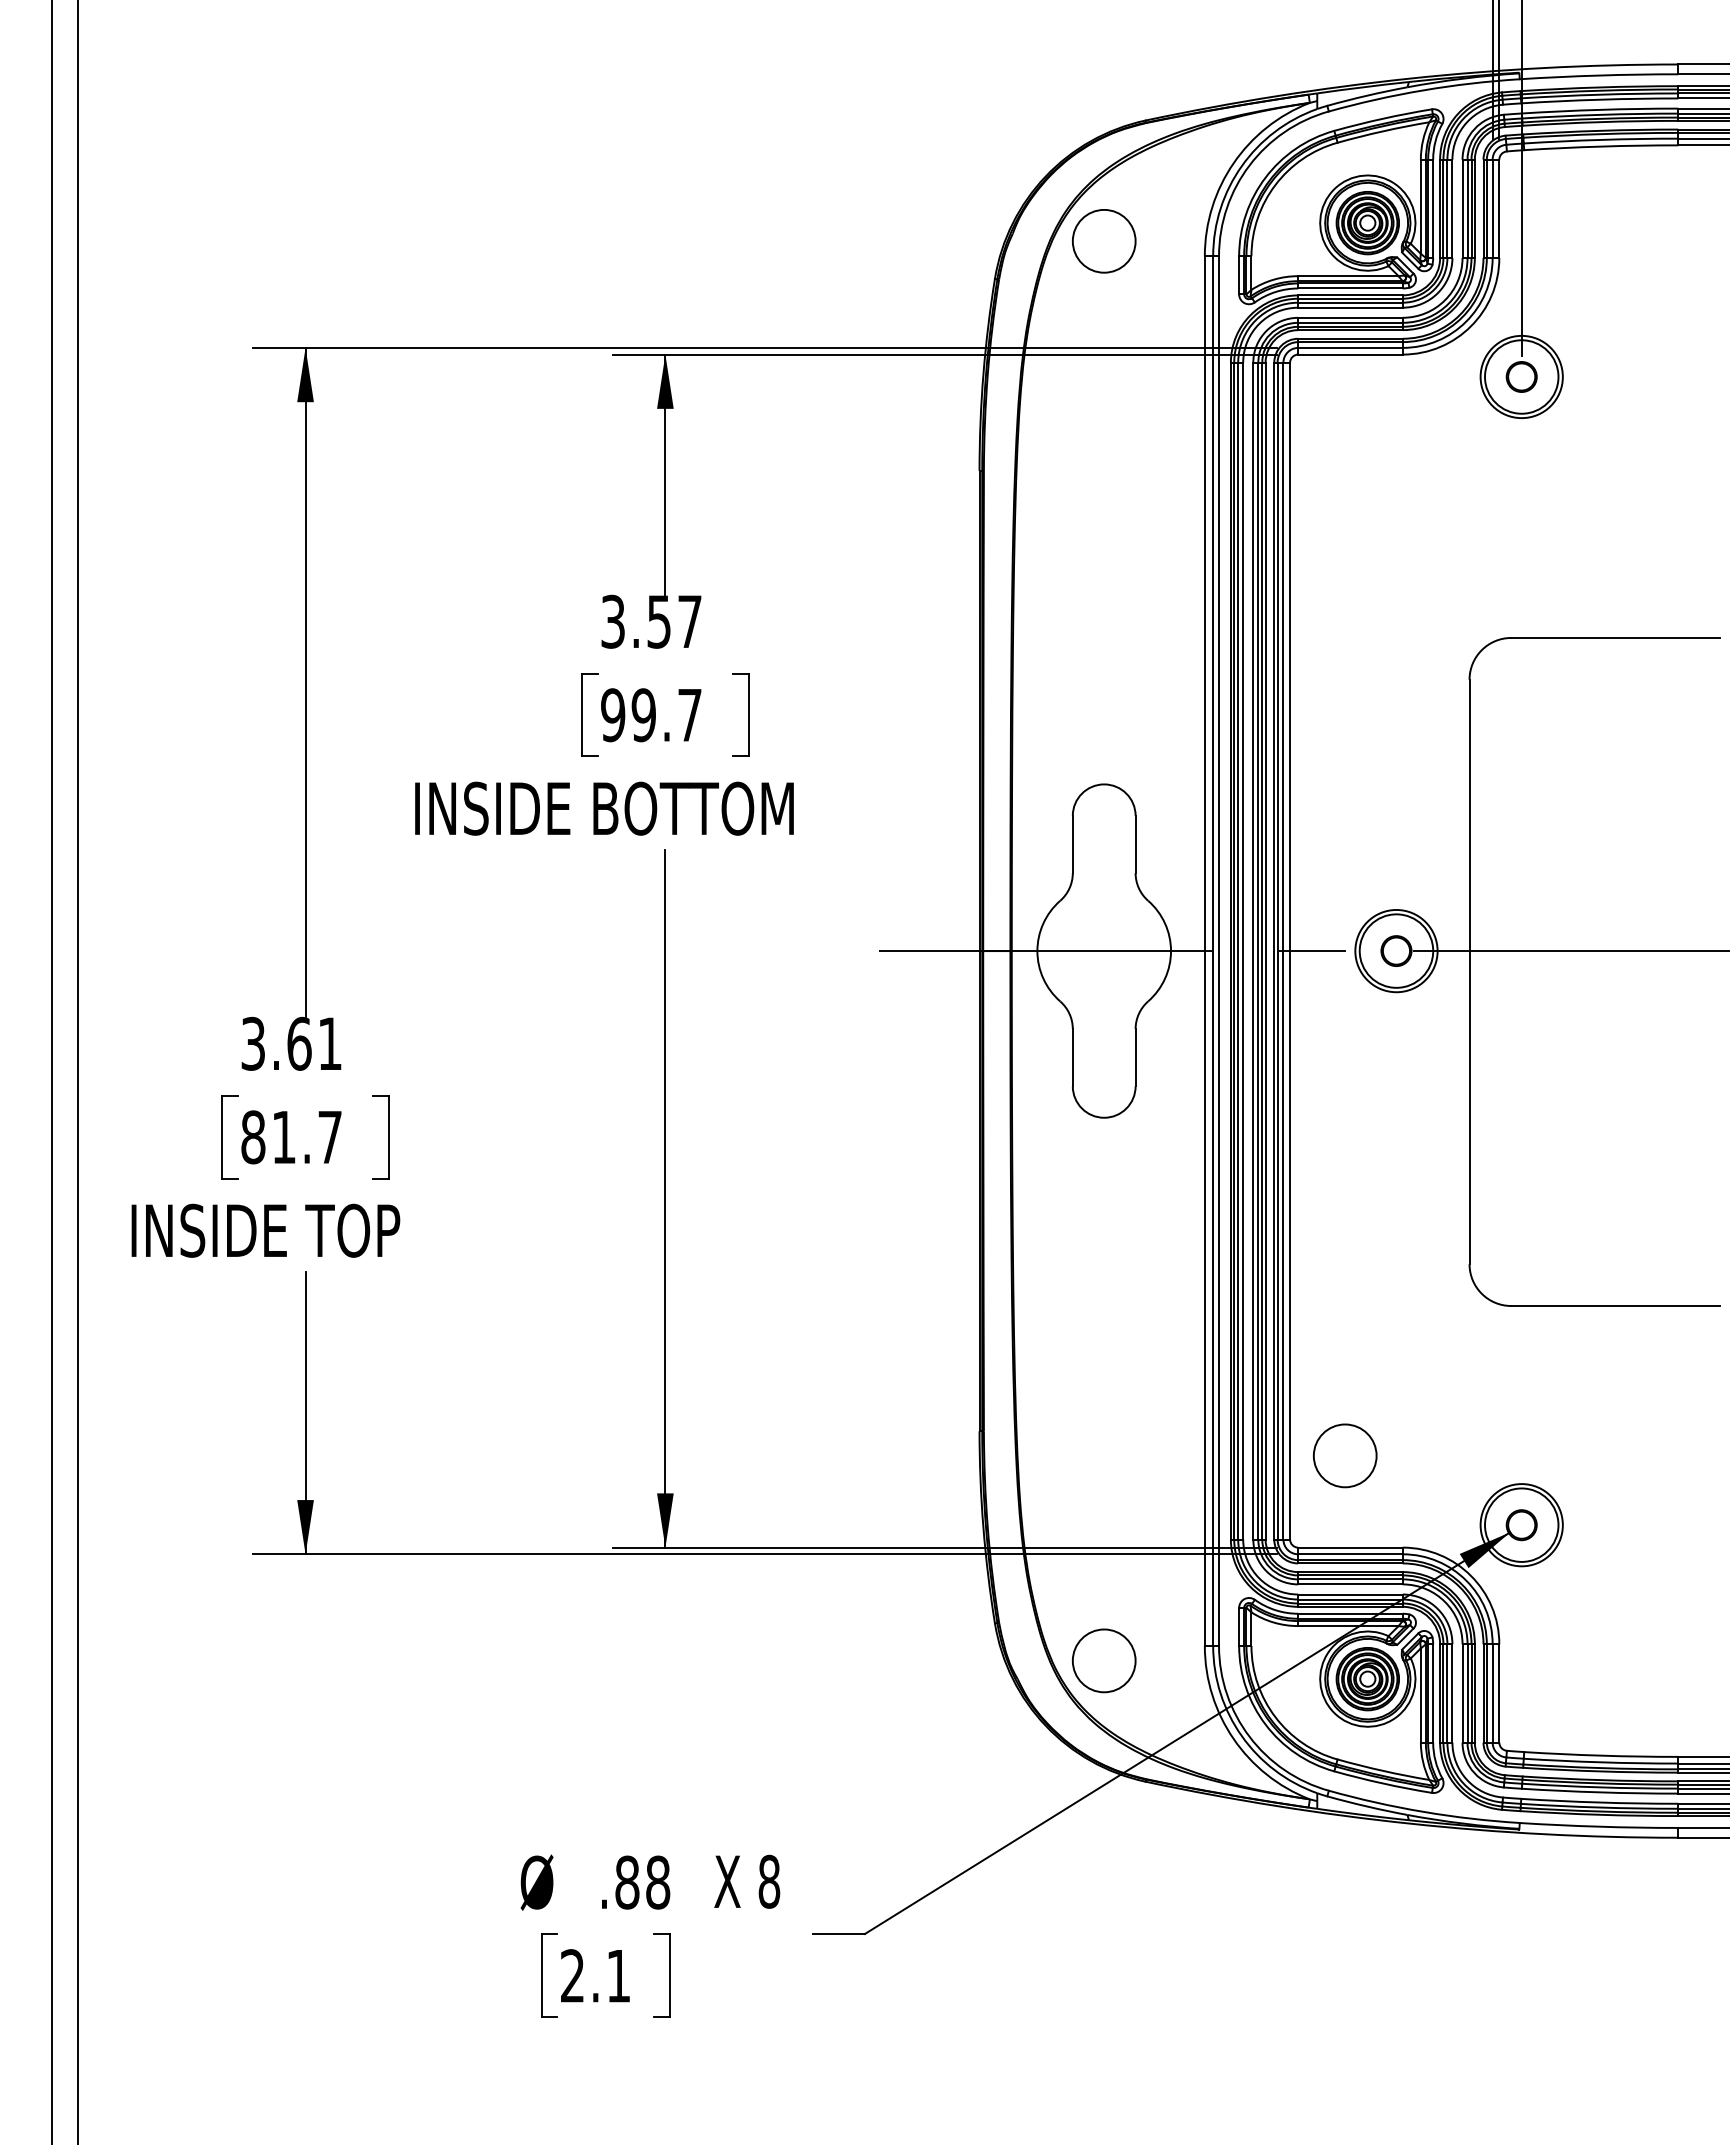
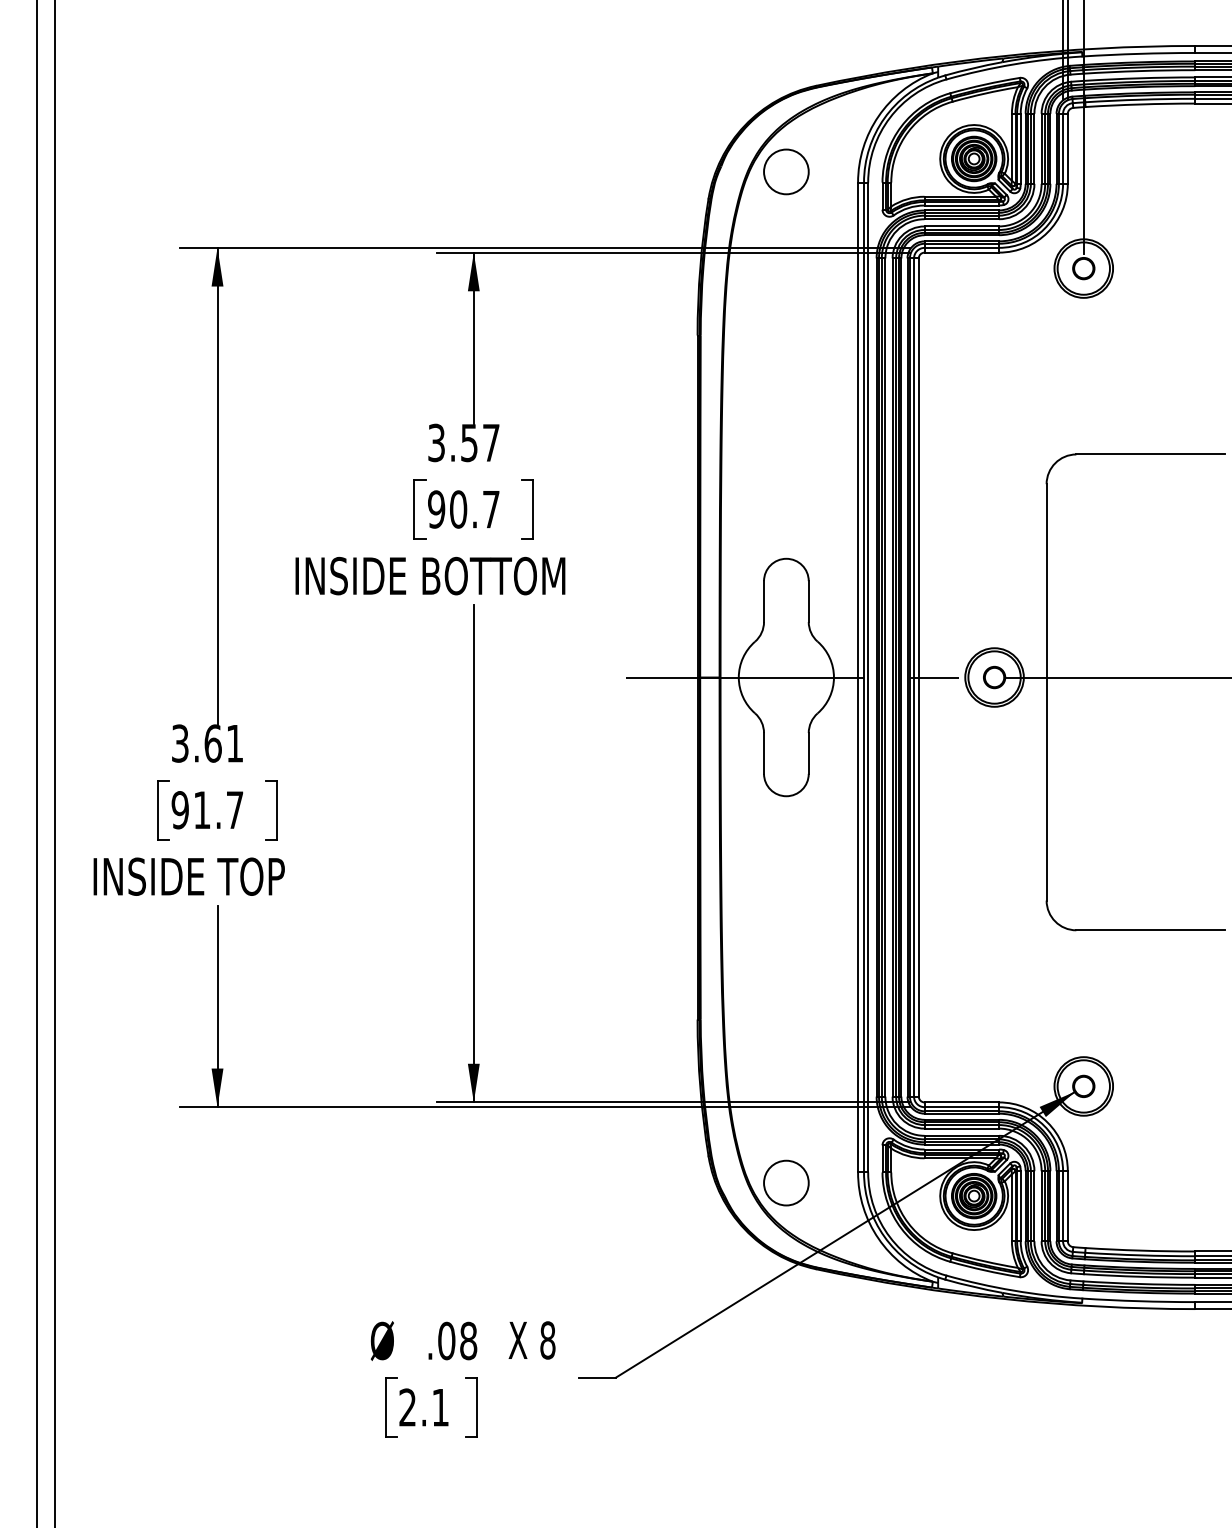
text: (643, 715) -> (458, 509), 99.7 -> 90.7
text: (253, 1137) -> (180, 810), 81.7 -> 91.7
circle: (1344, 1455) -> (957, 1036), removed
text: (627, 1882) -> (446, 1340), .88 -> .08

